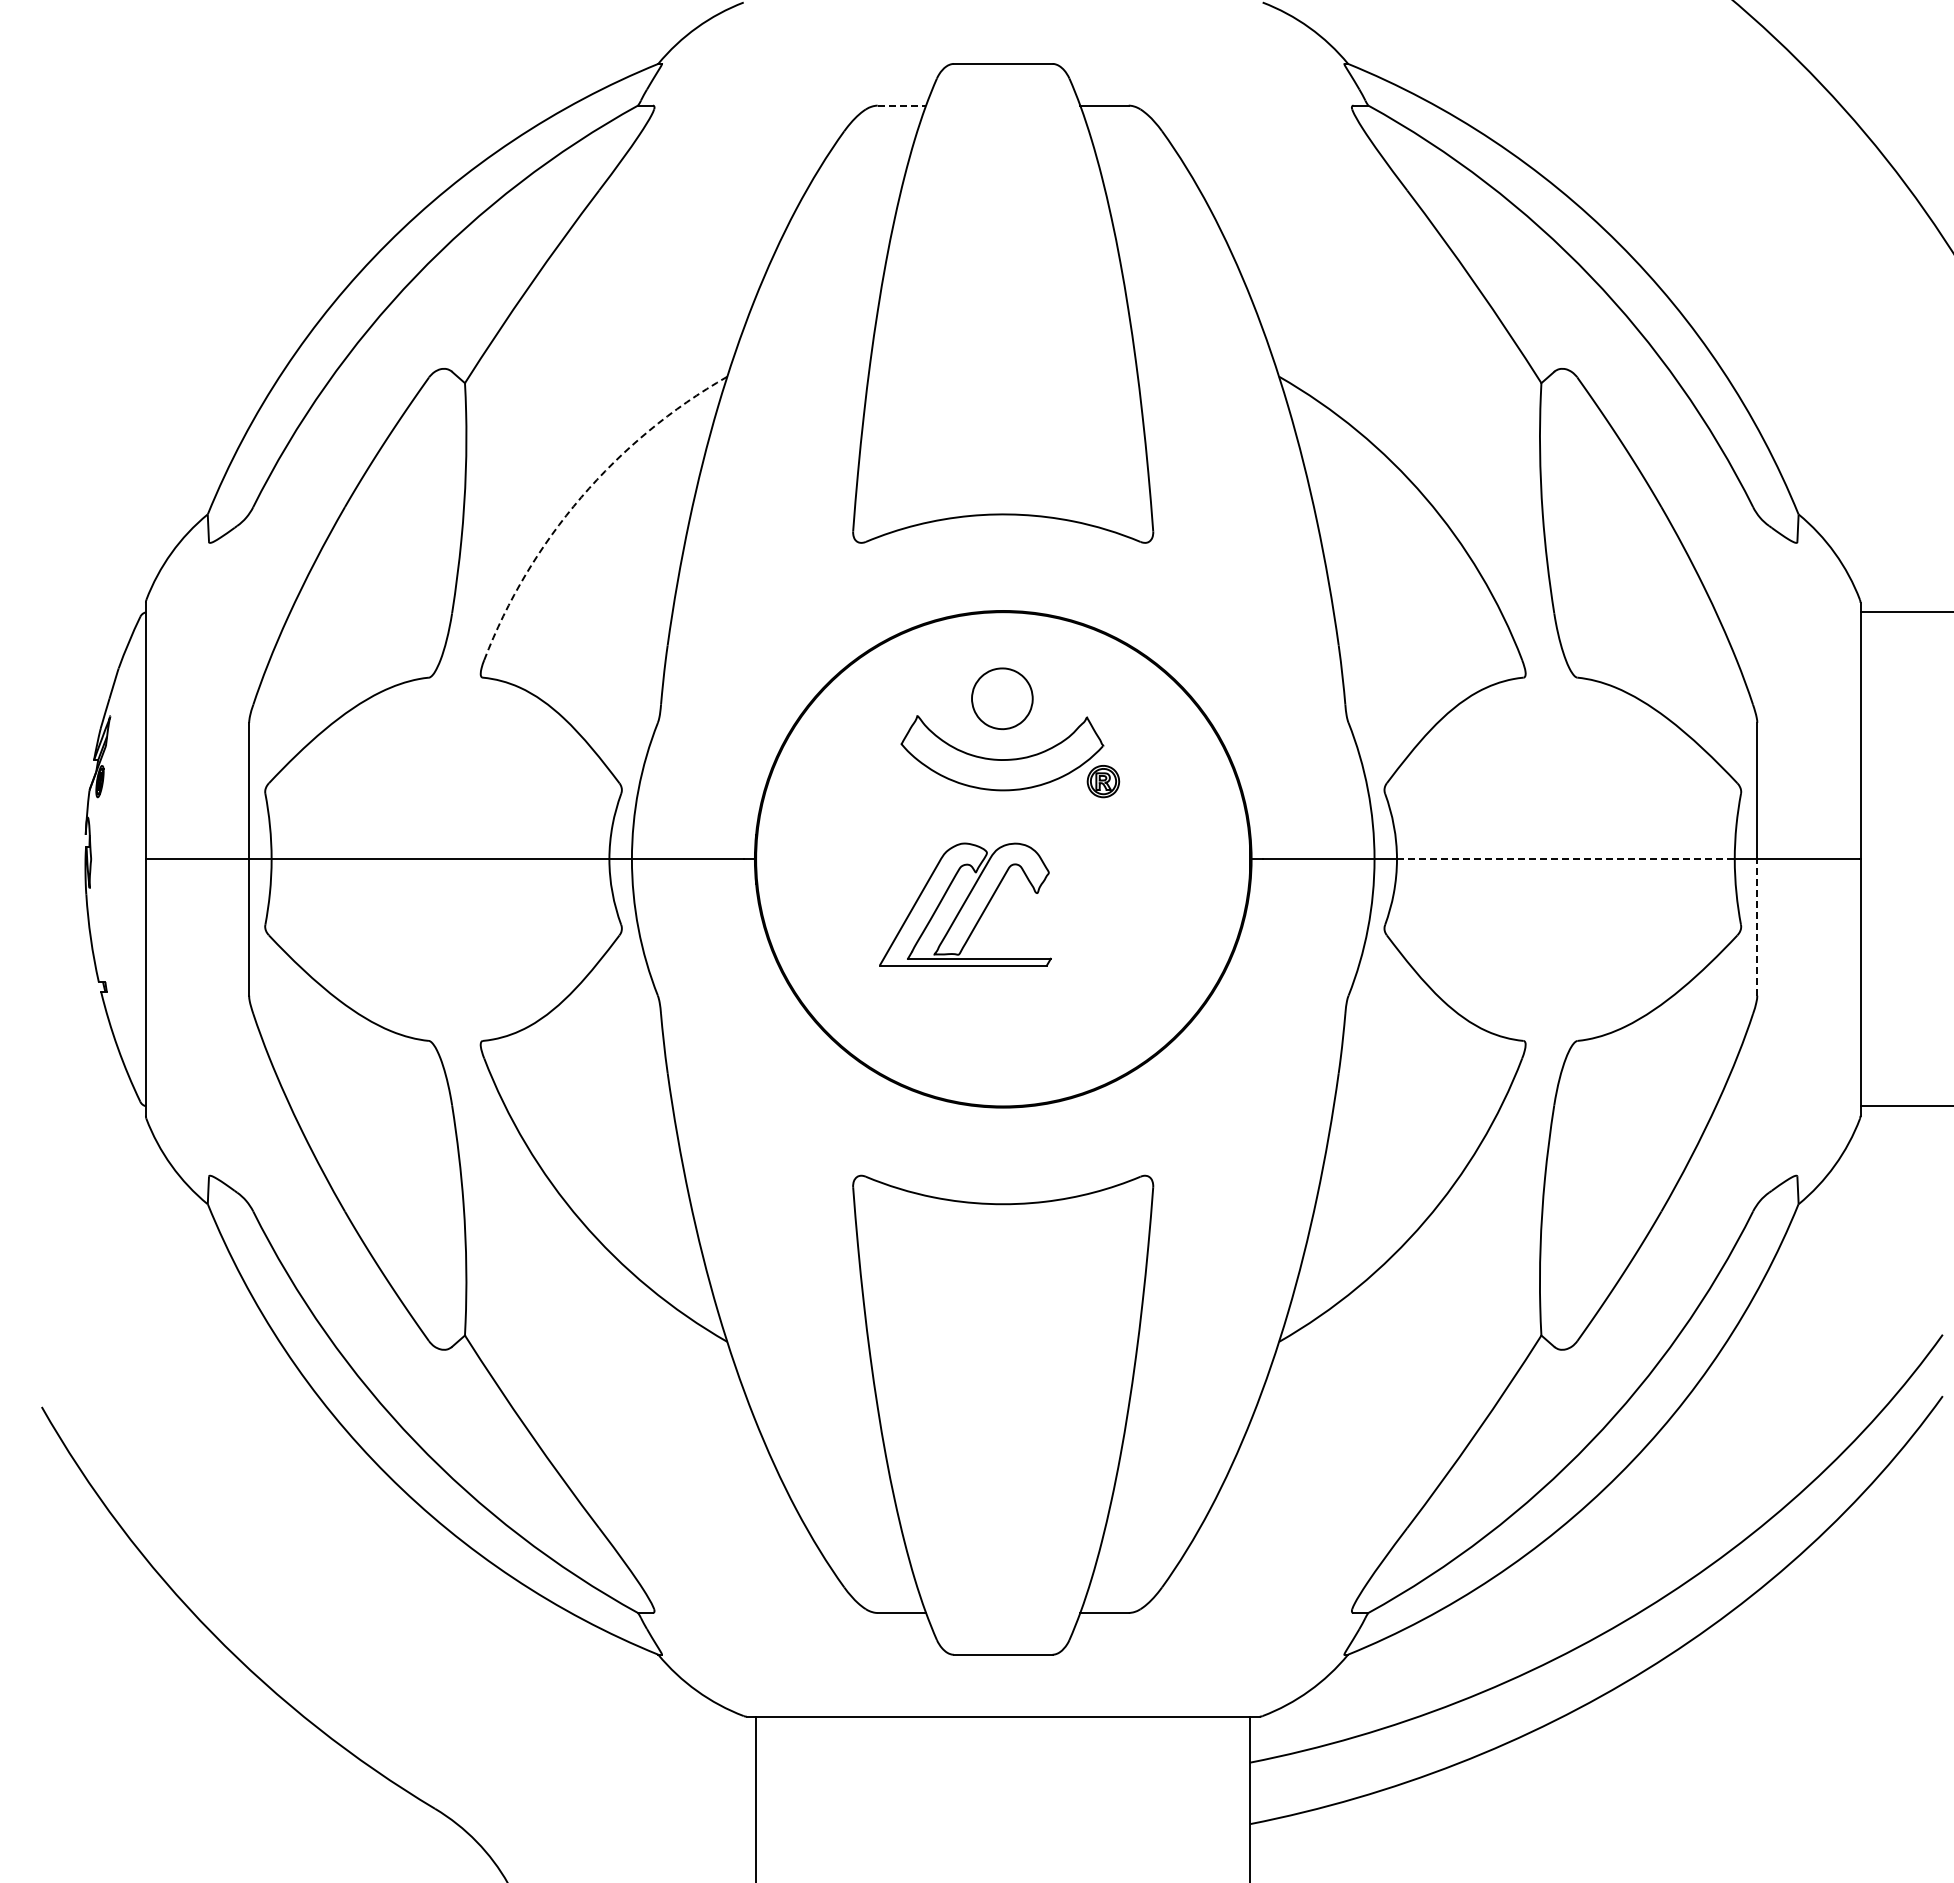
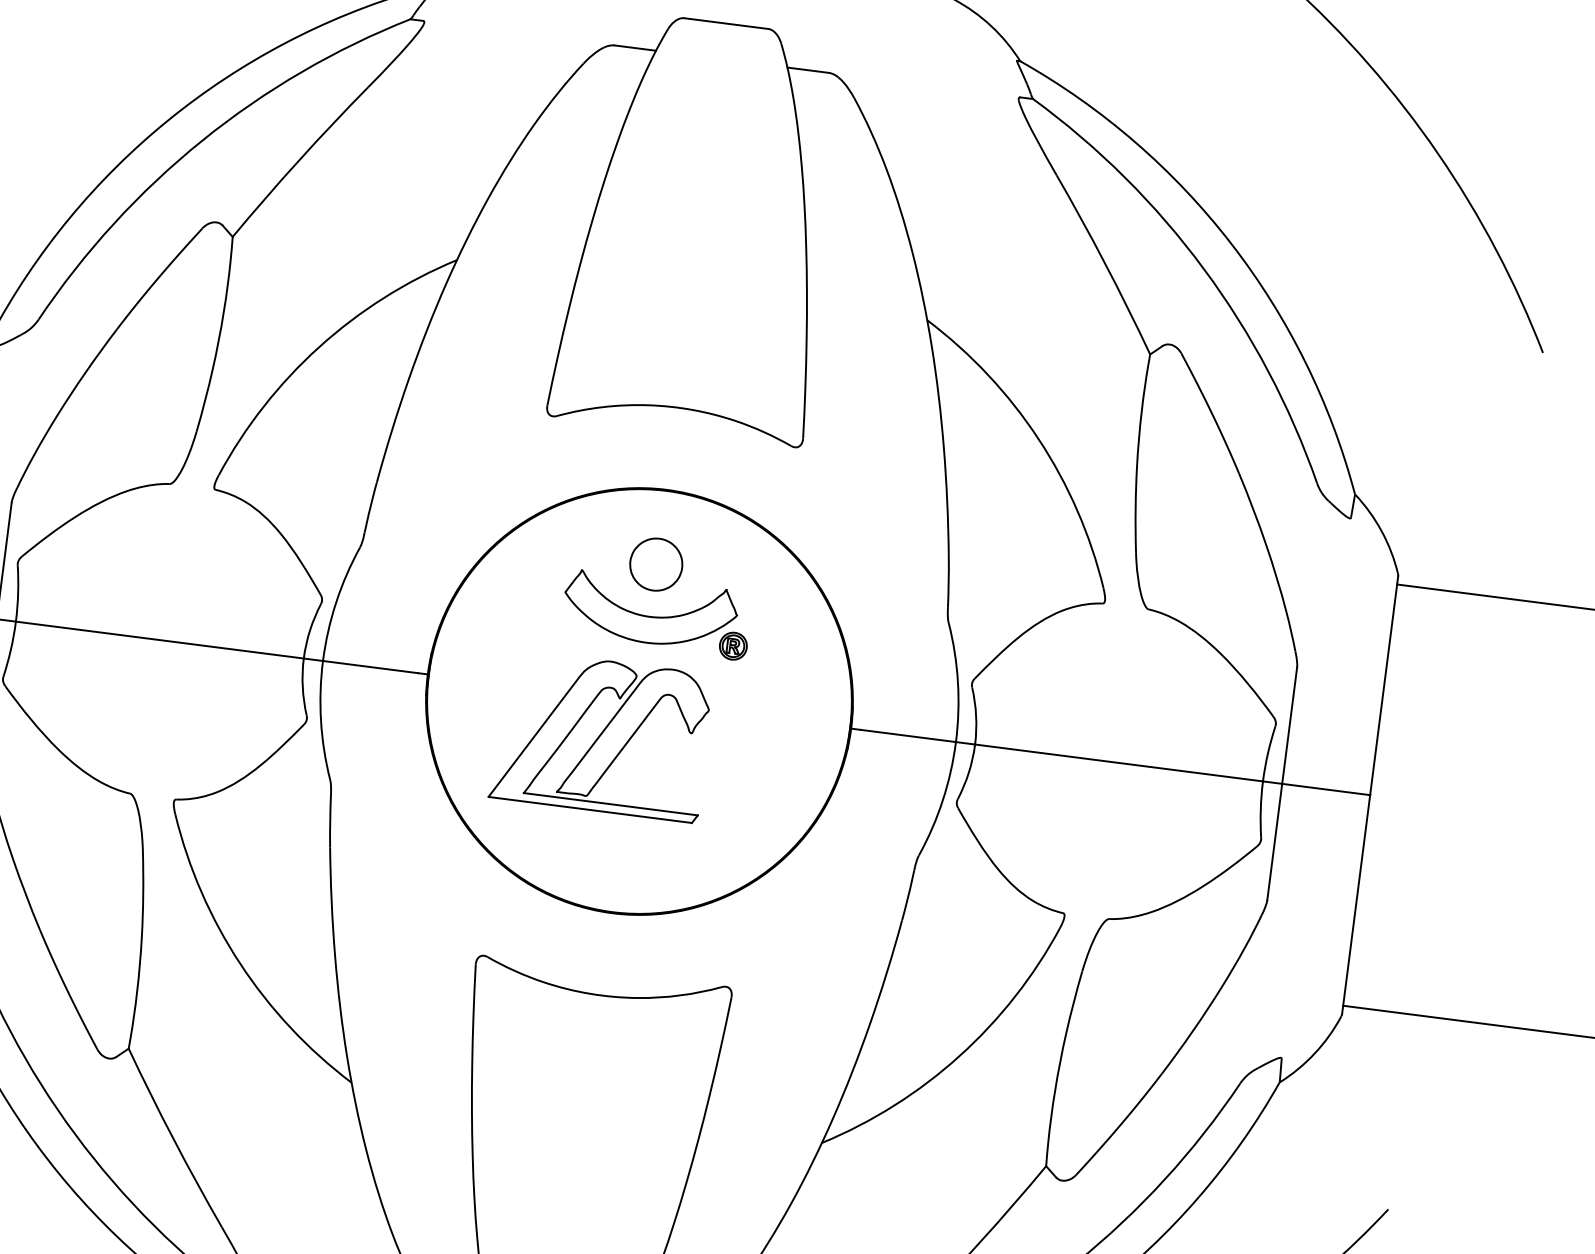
line: (902, 105) -> (635, 48), dashed -> solid
arc: (581, 497) -> (319, 347), dashed -> solid
line: (1565, 859) -> (1118, 763), dashed -> solid
part: (965, 904) -> (602, 735), size x1.43
line: (1757, 927) -> (1274, 842), dashed -> solid

